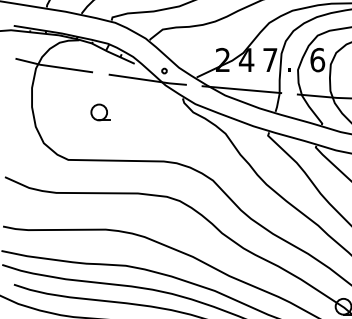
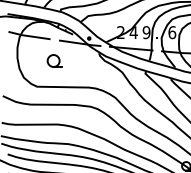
text: (270, 59) -> (146, 32), 7 -> 9
part: (100, 111) -> (54, 60), size x1.4

